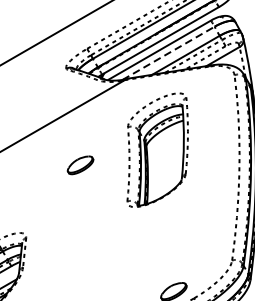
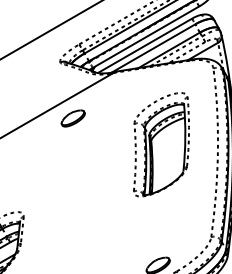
line: (168, 53) -> (153, 48), dashed -> solid
part: (157, 149) -> (161, 144), moved
part: (79, 165) -> (72, 118), moved

